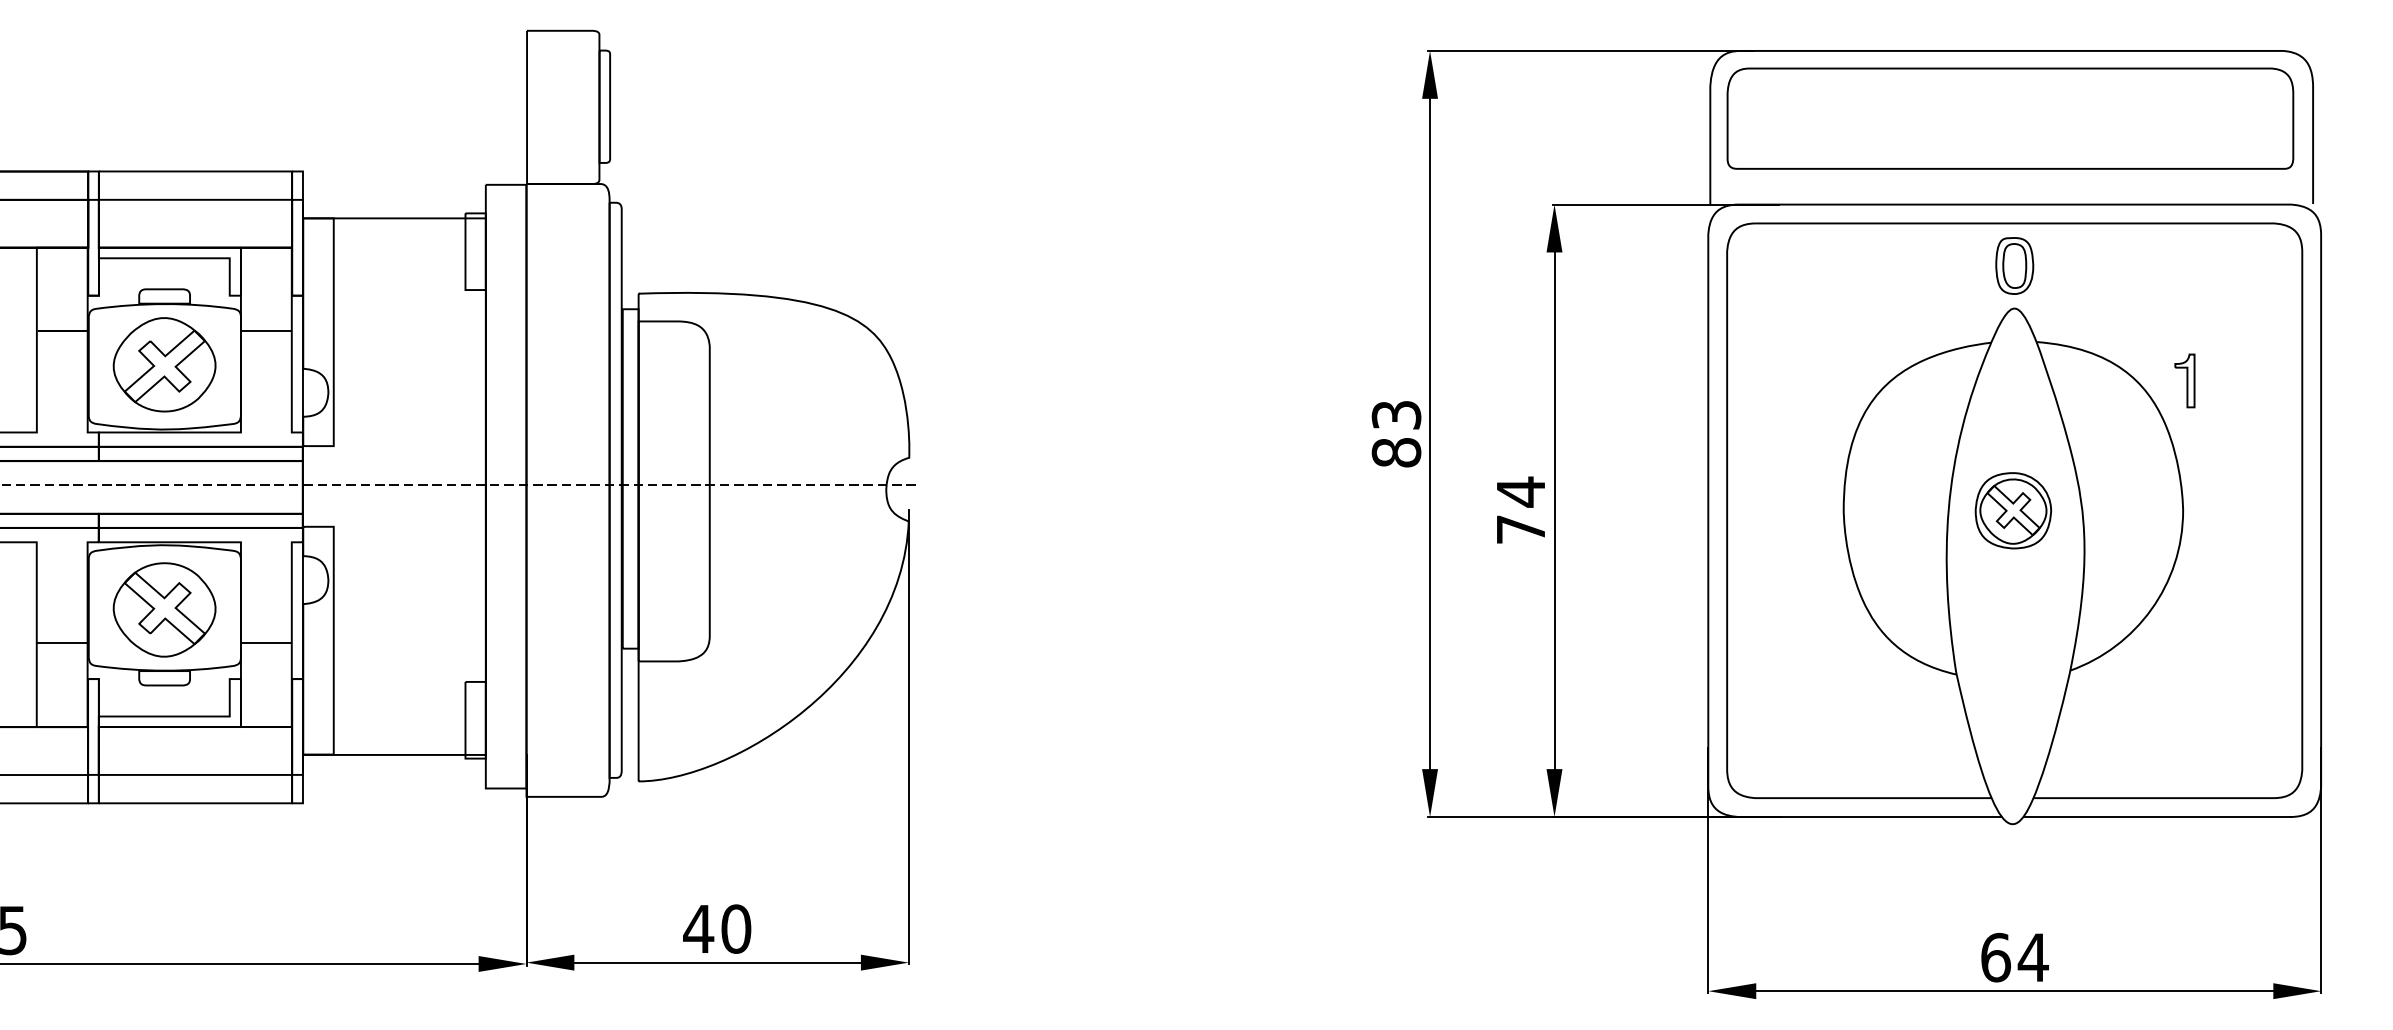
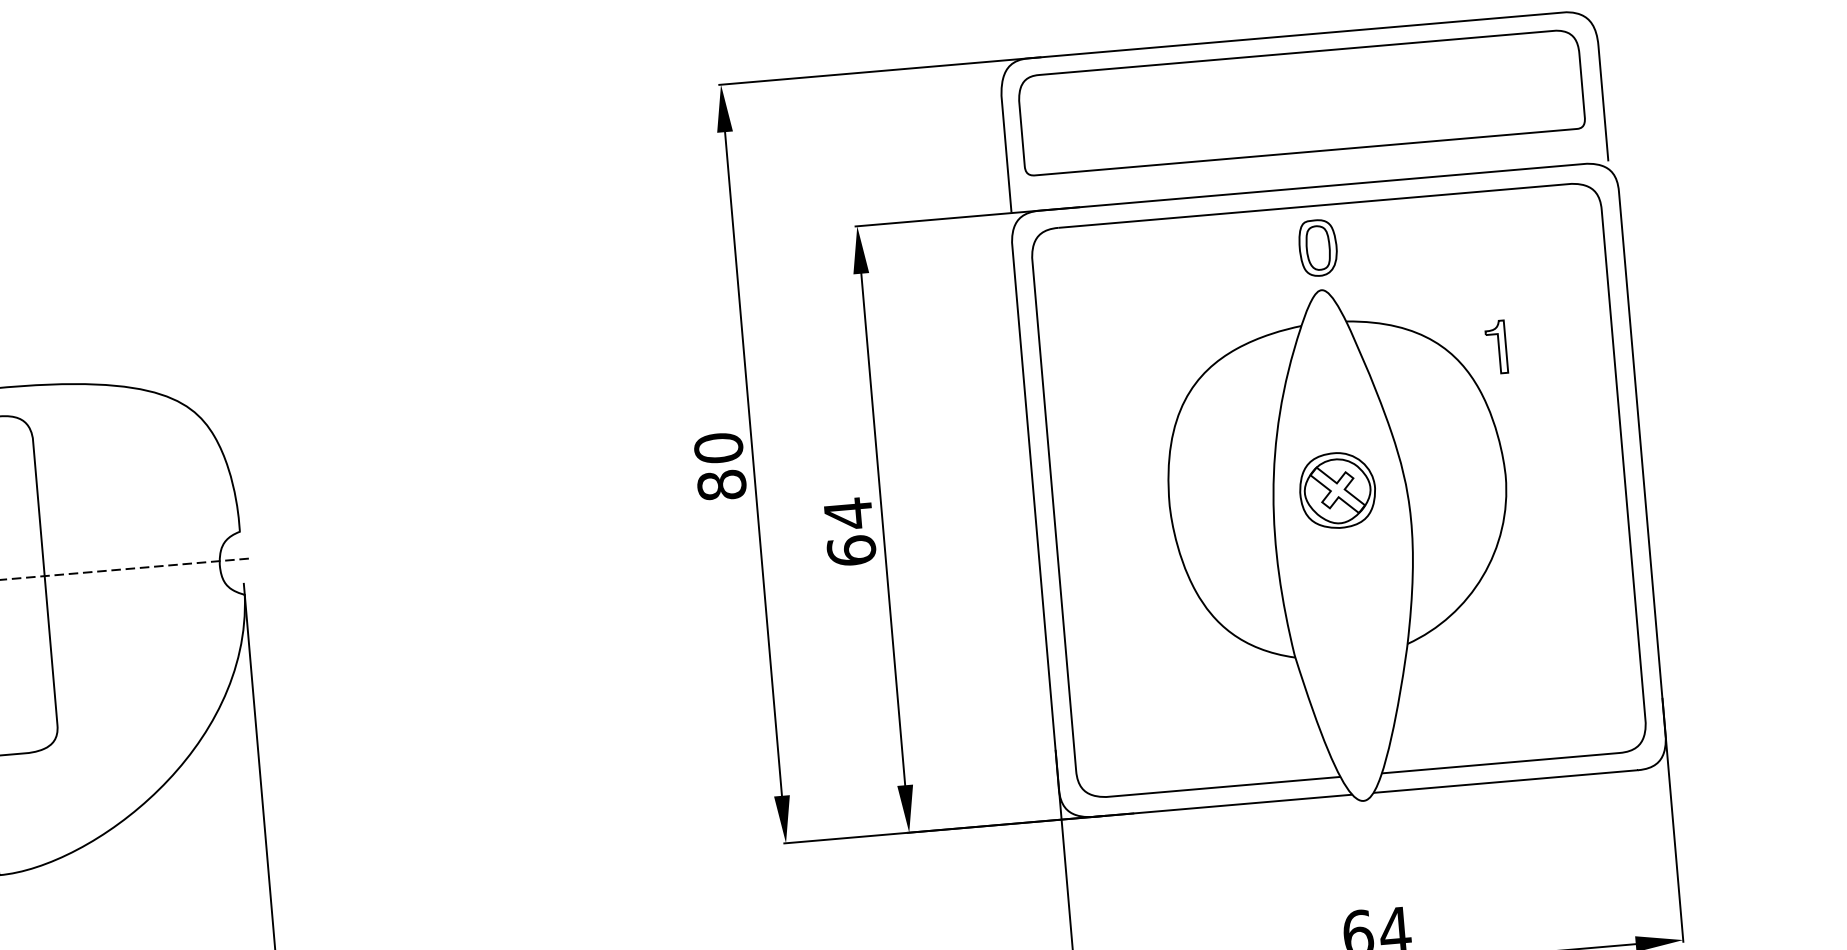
text: (1396, 414) -> (718, 447), 83 -> 80
text: (1520, 529) -> (851, 550), 74 -> 64

